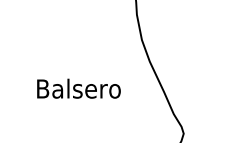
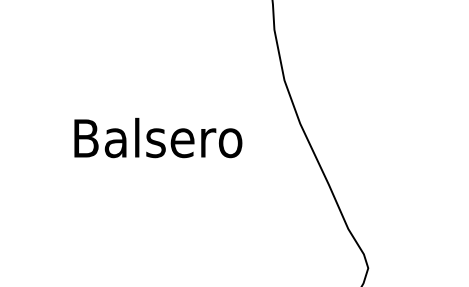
text: (78, 88) -> (157, 137), moved

